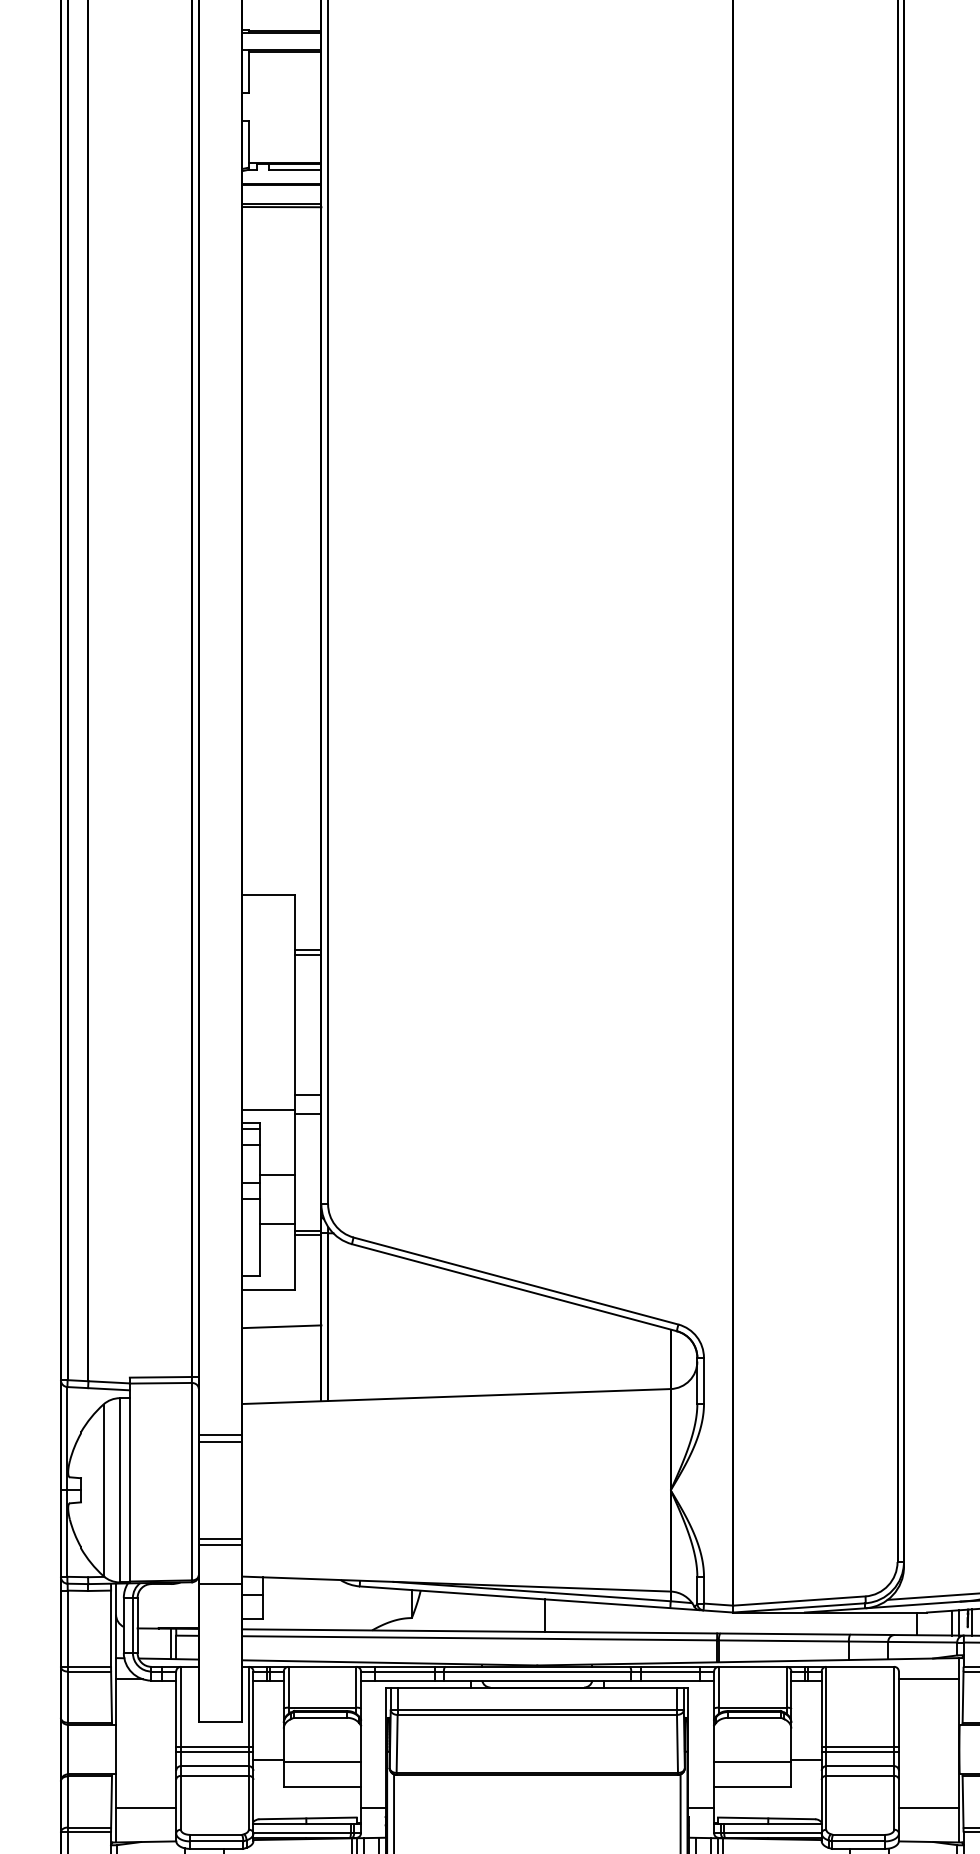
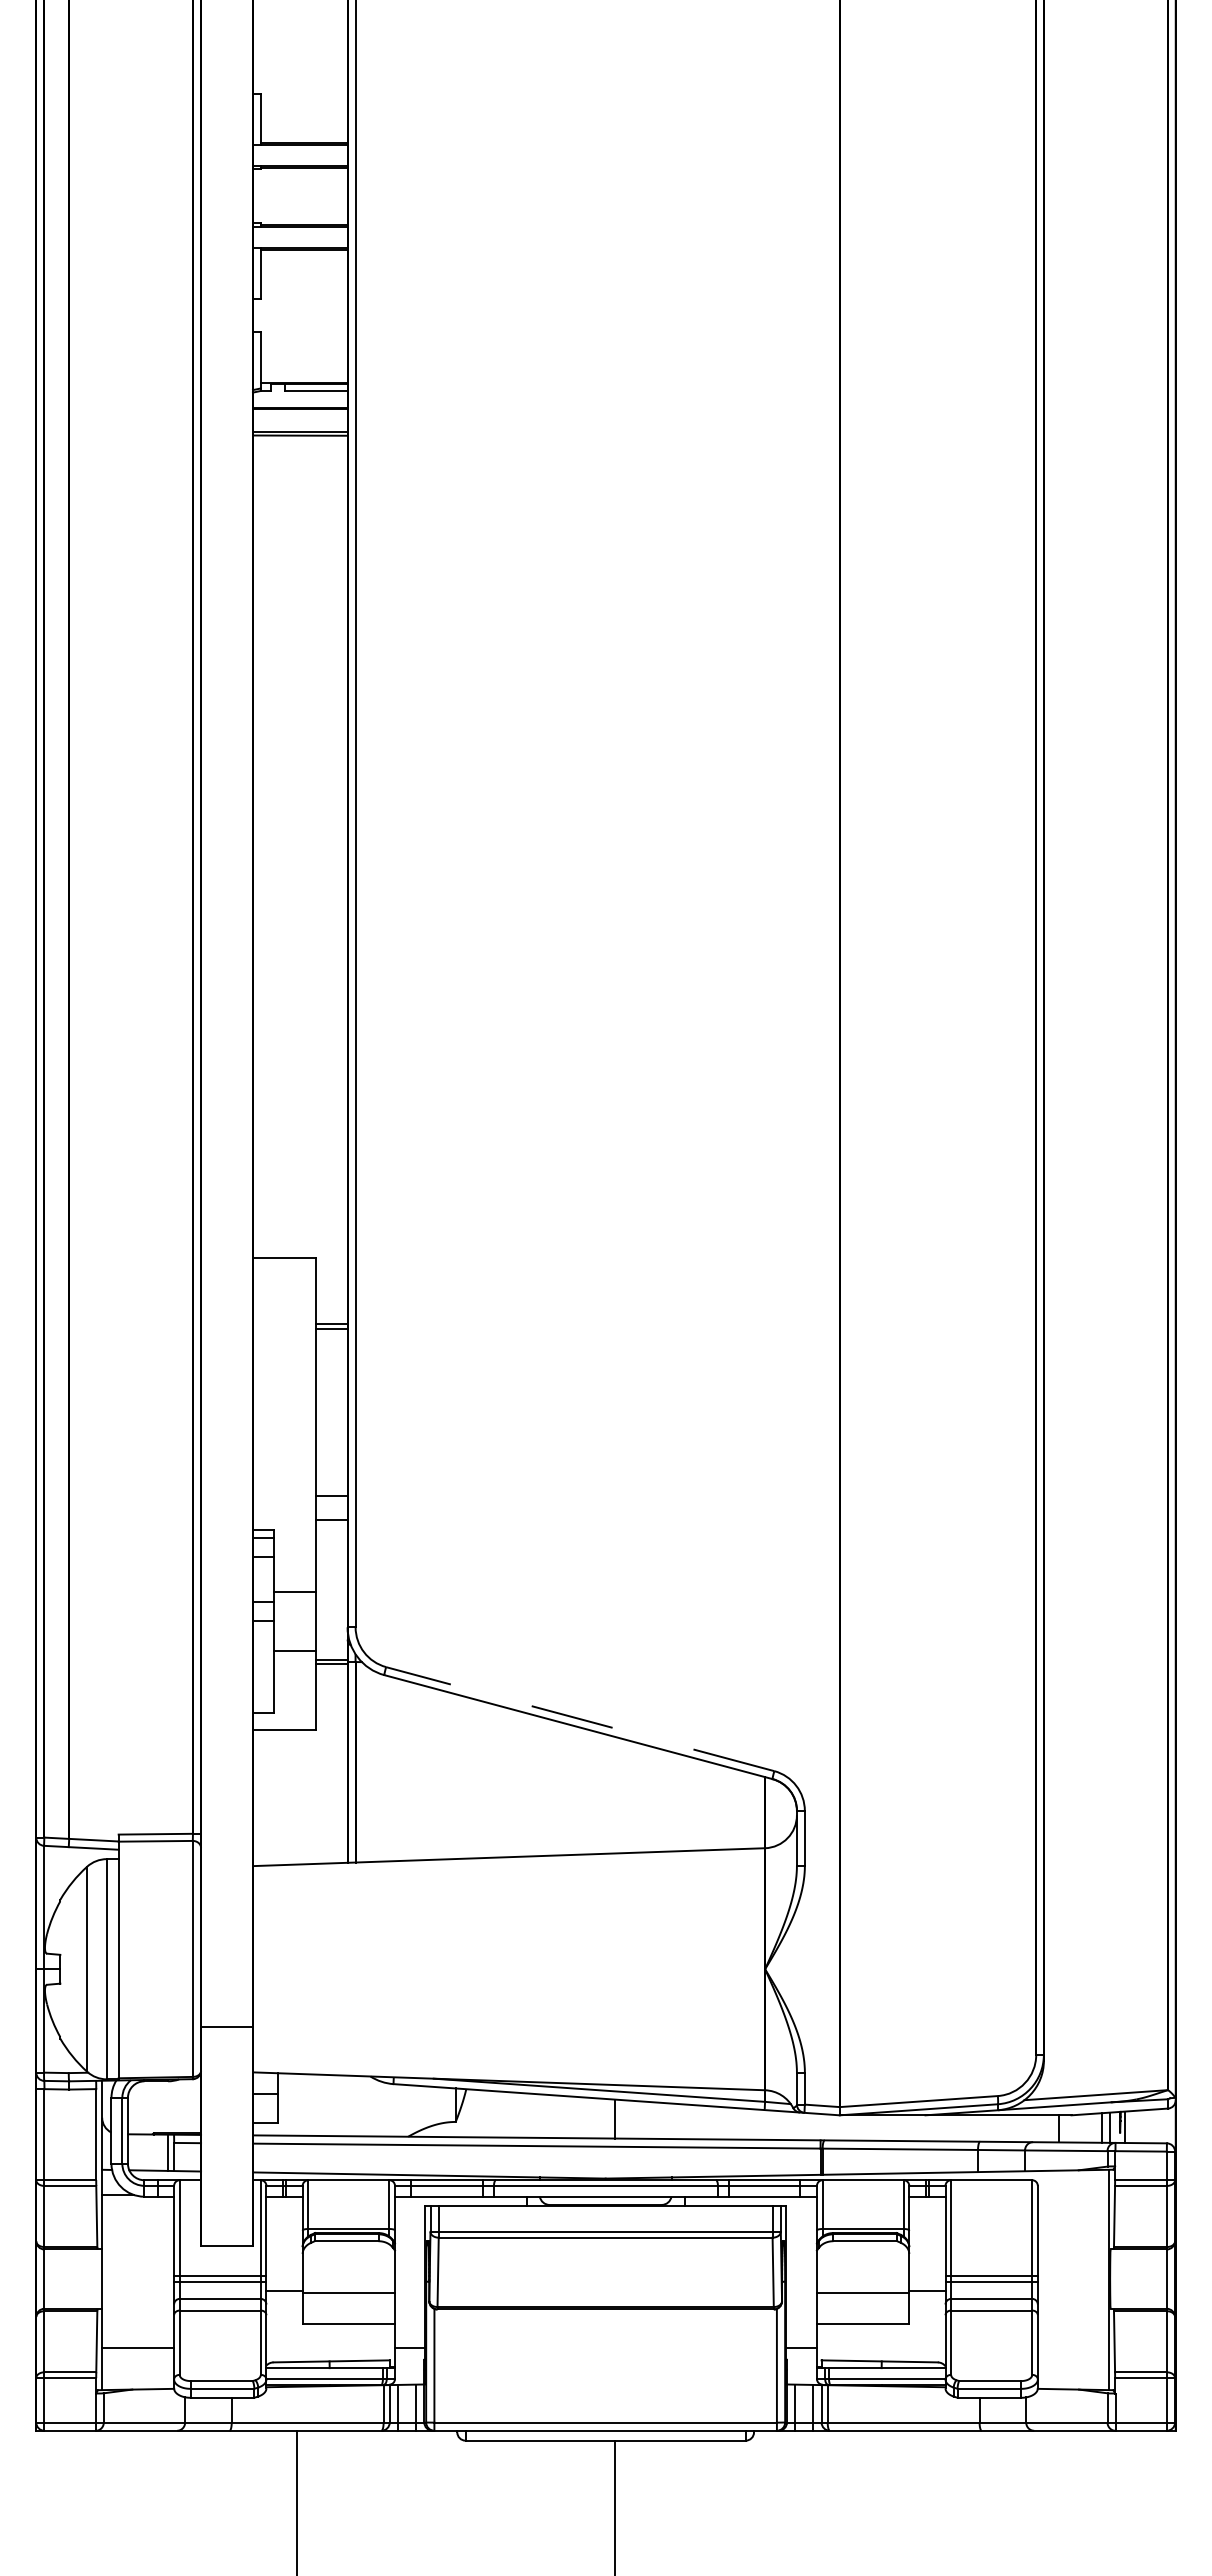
line: (267, 1109) -> (283, 1514), removed
line: (516, 1281) -> (580, 1719), solid -> dashed
line: (281, 1326) -> (299, 1773), removed
line: (220, 1435) -> (226, 1903), removed
line: (220, 1441) -> (226, 1911), removed
line: (220, 1545) -> (226, 2035), removed
line: (220, 1584) -> (226, 2081), removed
line: (928, 1679) -> (1073, 2195), removed
line: (928, 1807) -> (1073, 2348), removed

